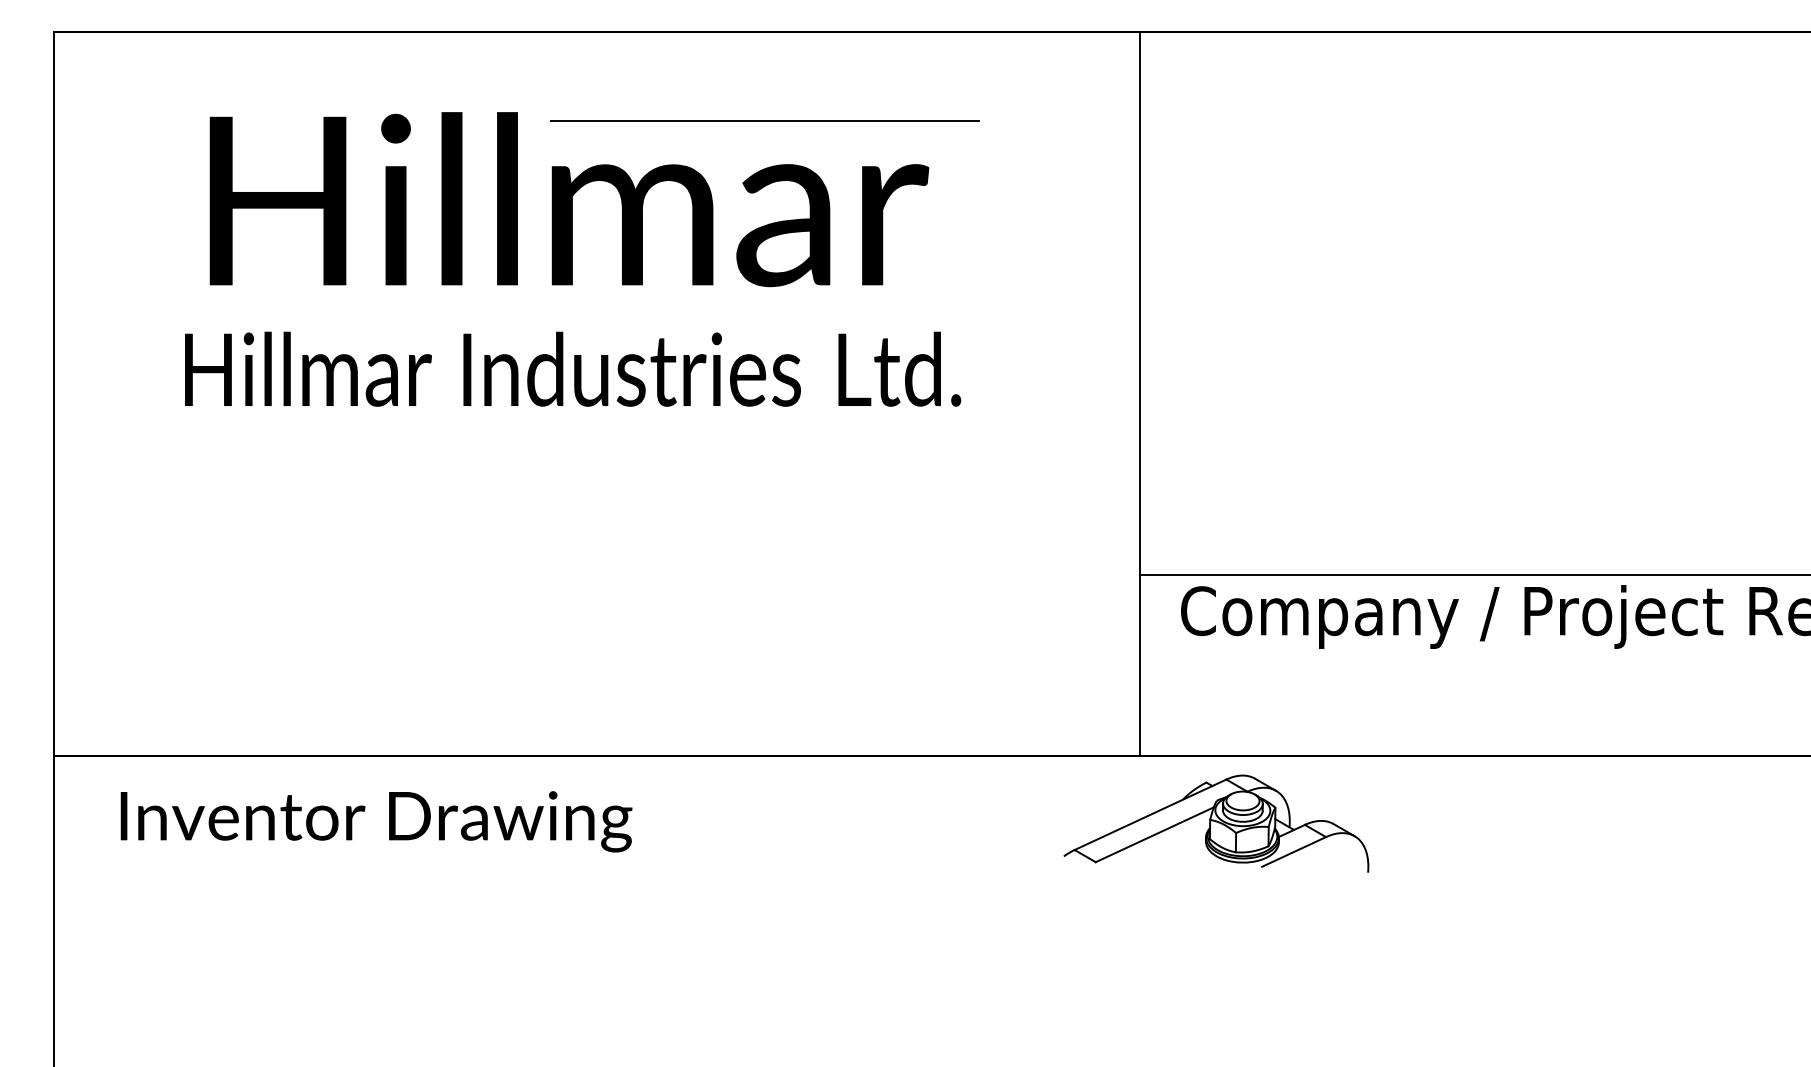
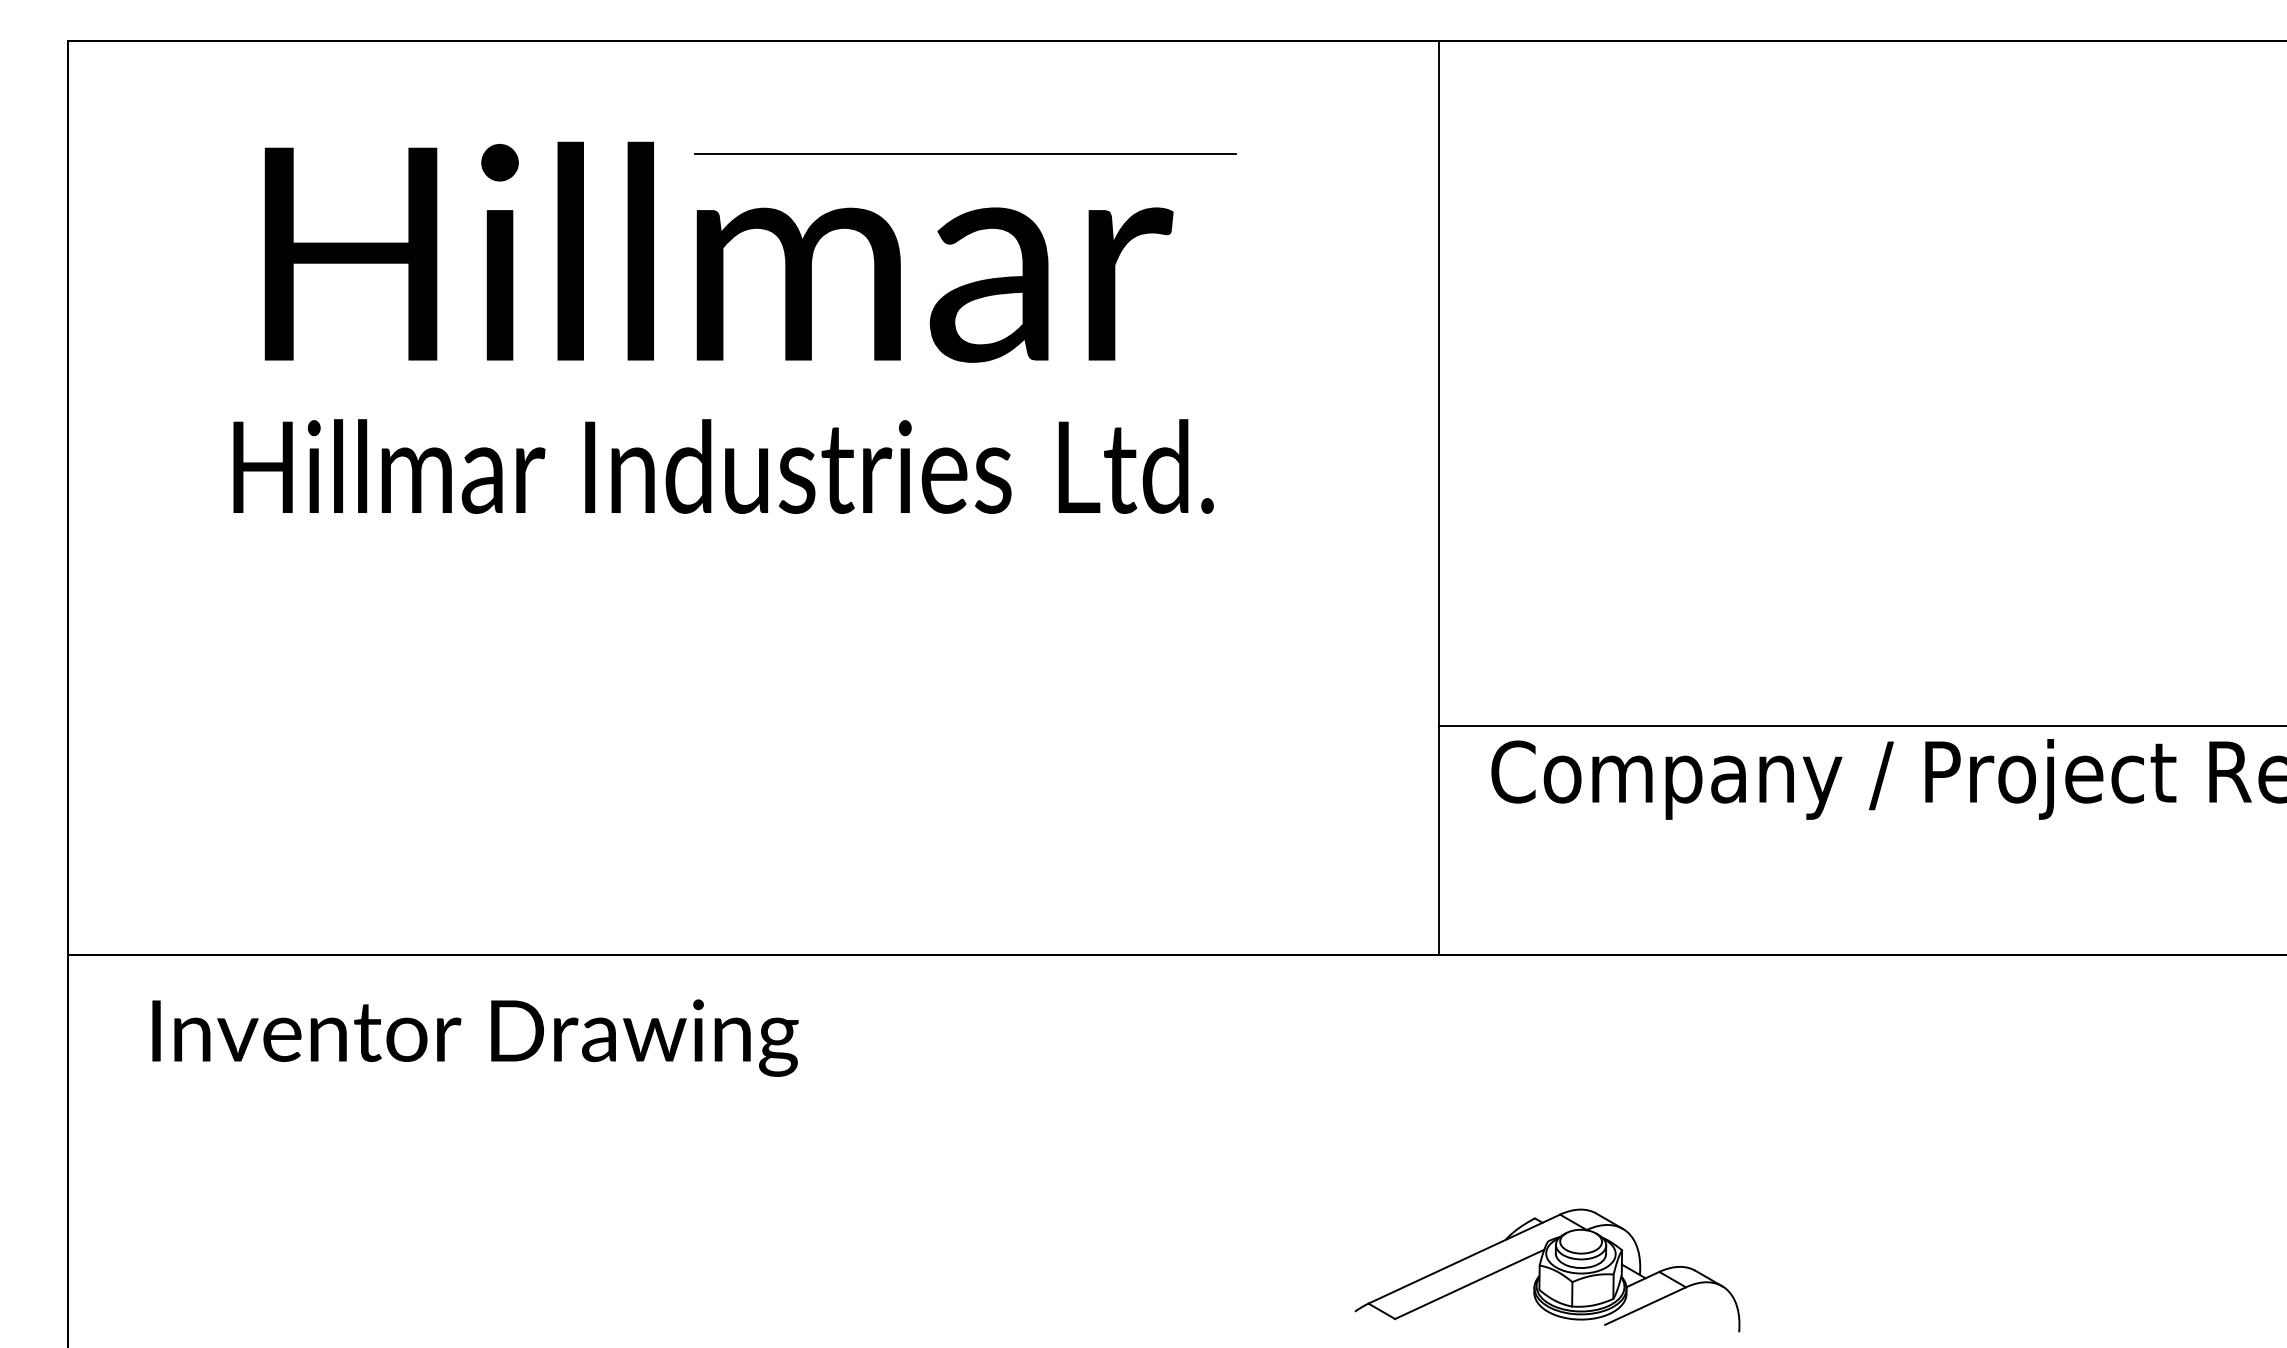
part: (1216, 823) -> (1547, 1270), moved

